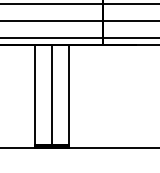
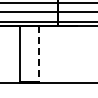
line: (51, 94) -> (29, 53), removed
line: (69, 96) -> (39, 54), solid -> dashed

